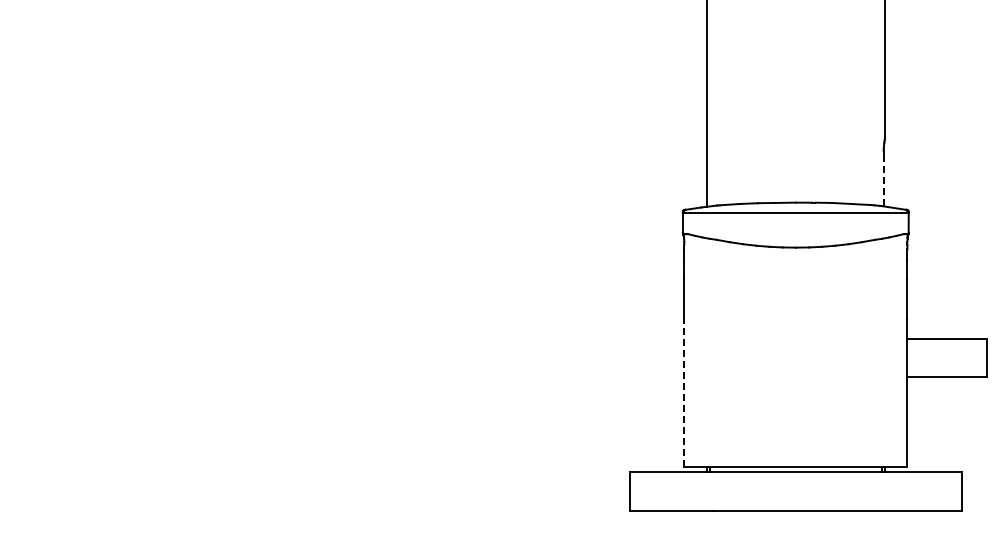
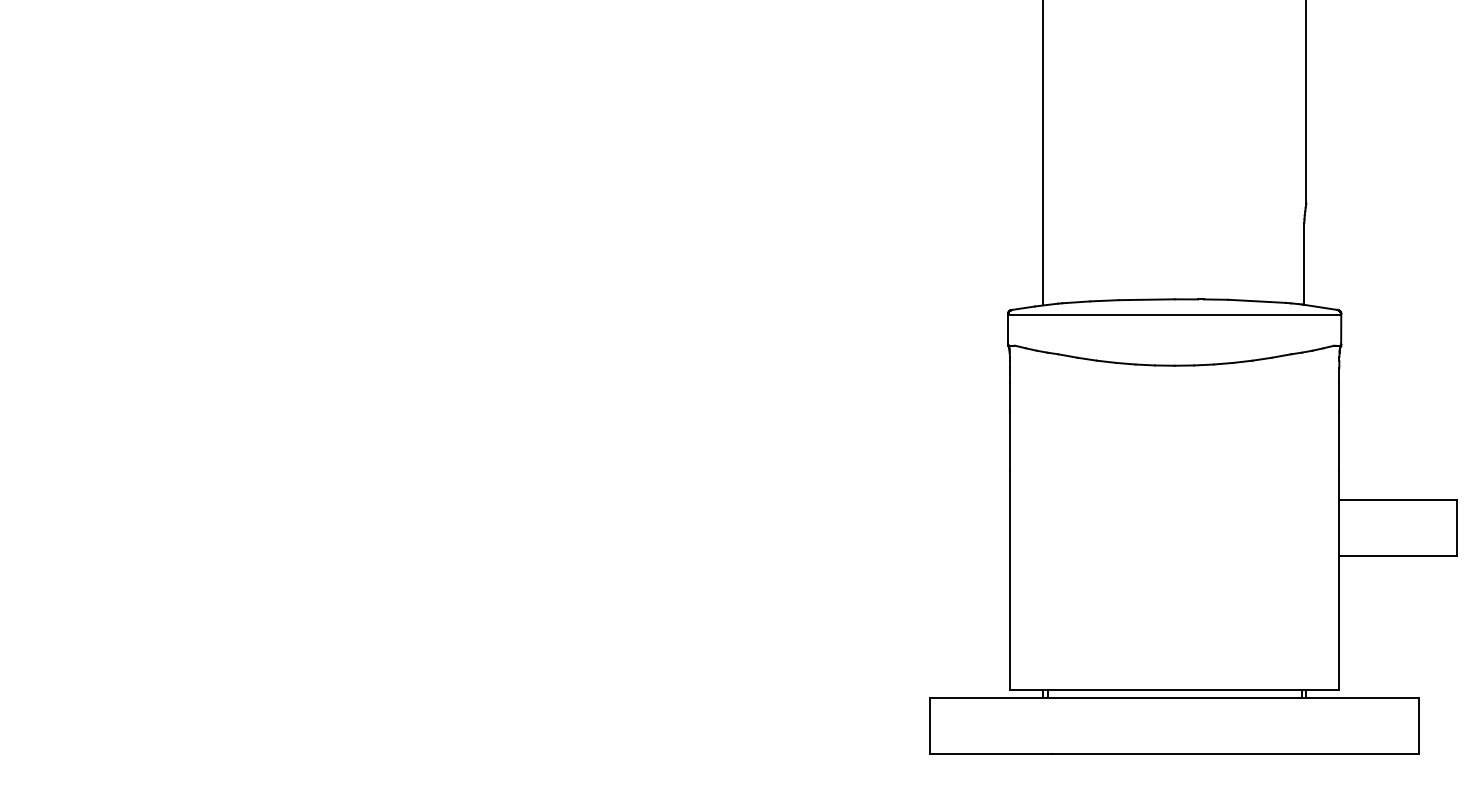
line: (883, 179) -> (1304, 265), dashed -> solid
line: (684, 392) -> (1010, 579), dashed -> solid

